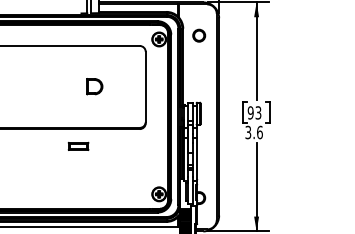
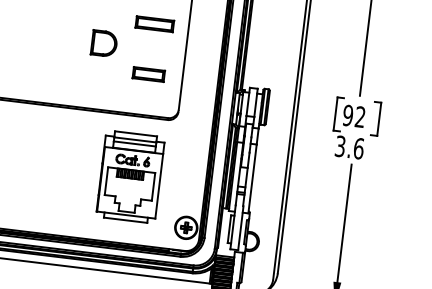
part: (124, 70) -> (154, 23), added
text: (258, 113) -> (360, 118), 93 -> 92
part: (78, 145) -> (148, 73), moved
part: (120, 166) -> (129, 175), added

